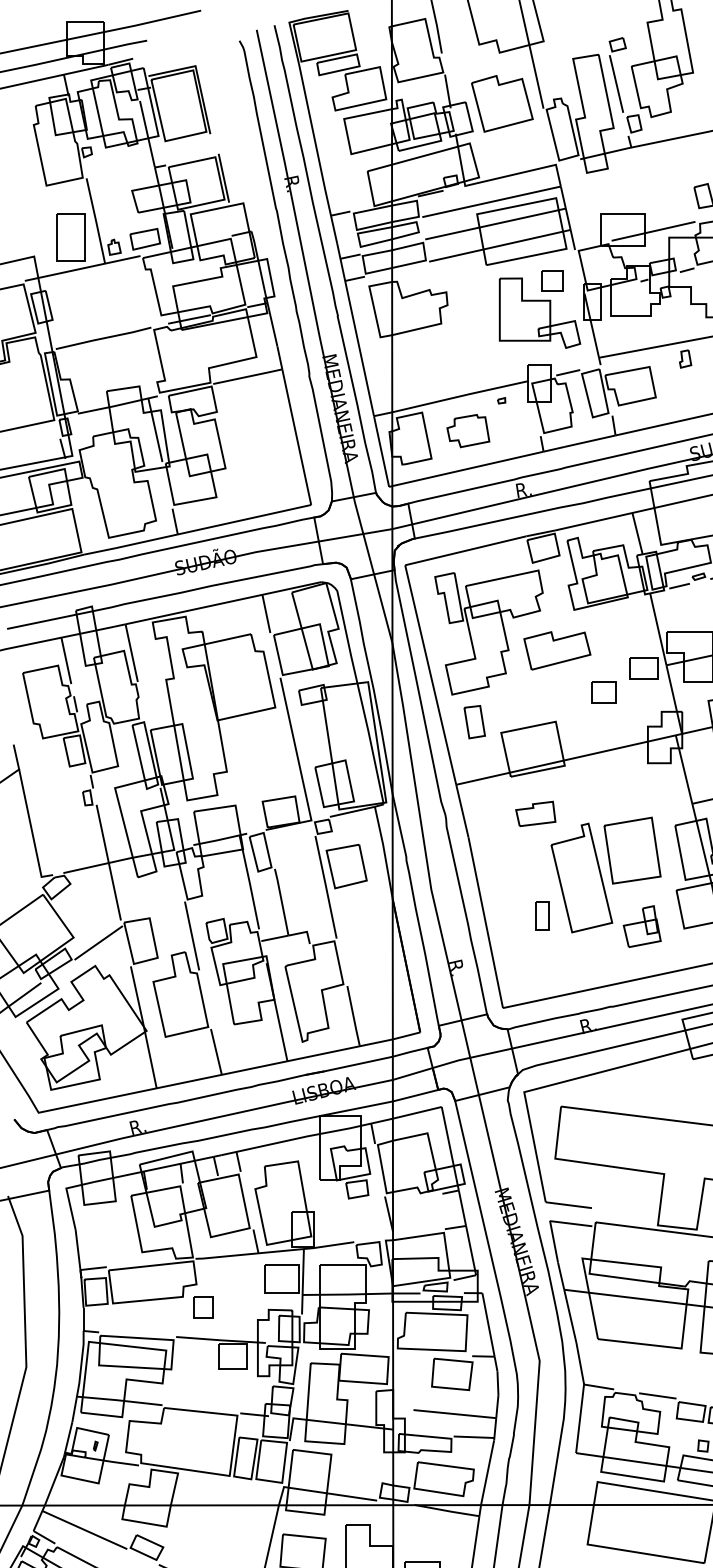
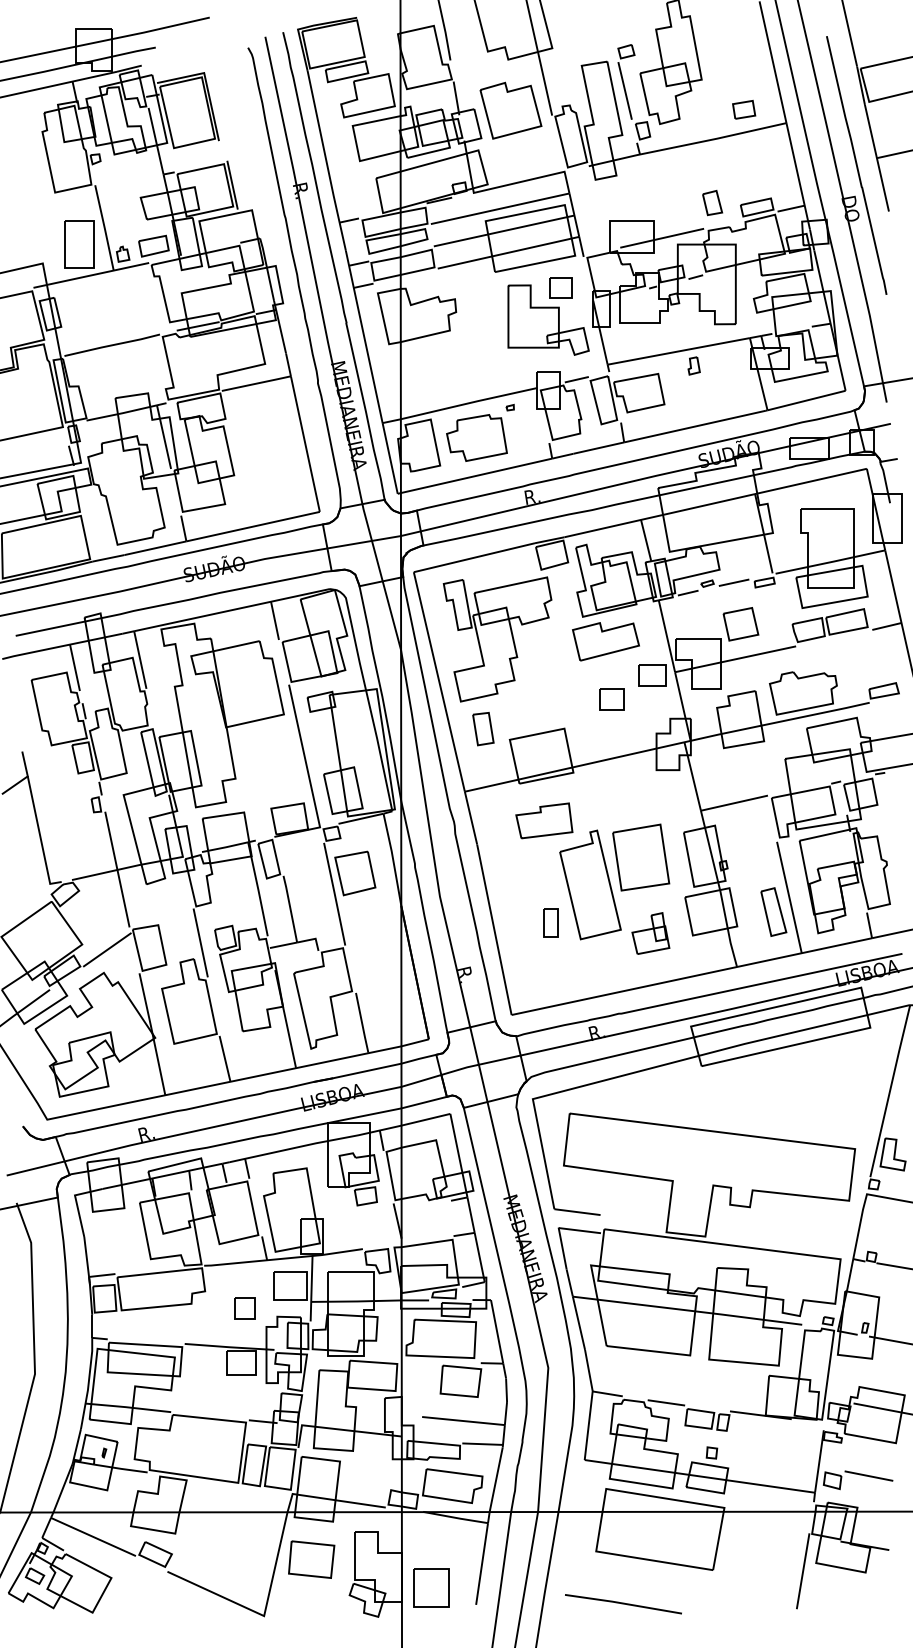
part: (467, 430) -> (476, 437), size x1.43
part: (556, 650) -> (605, 641), moved
part: (535, 813) -> (544, 820), size x1.43
part: (202, 1307) -> (244, 1308), moved

